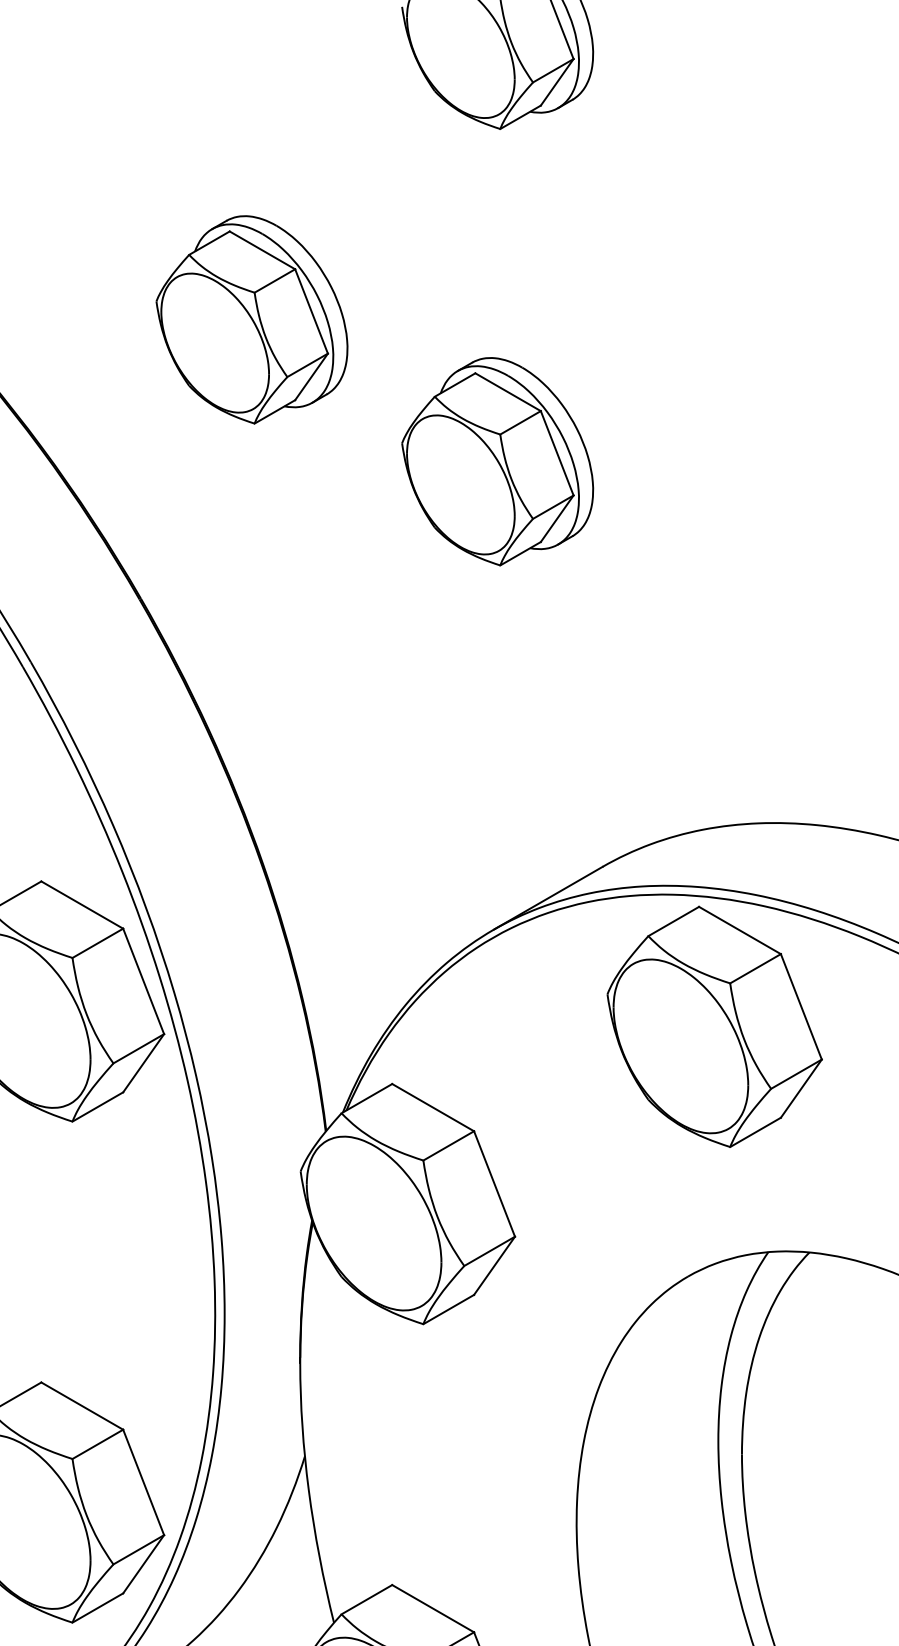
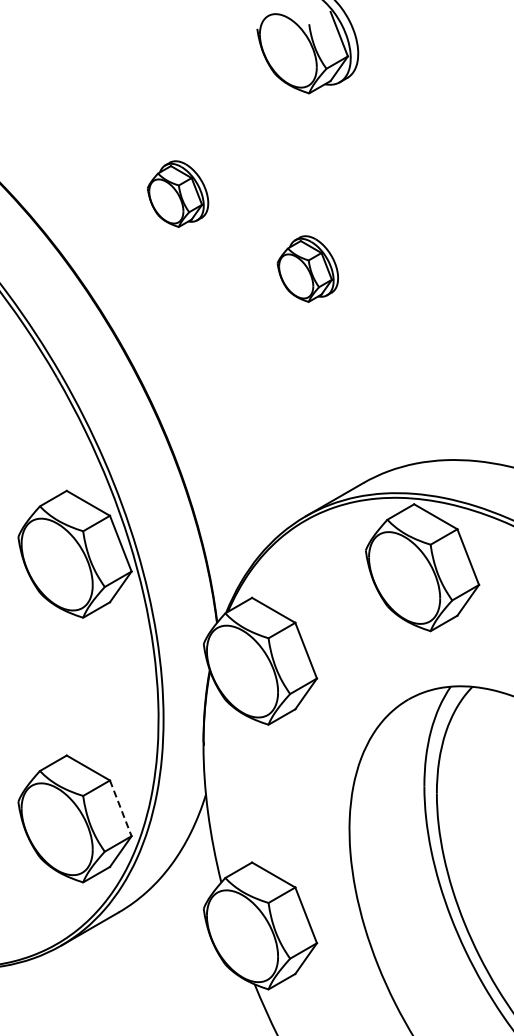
part: (251, 318) -> (177, 193), size x0.6
part: (497, 460) -> (307, 268), size x0.6
line: (143, 1482) -> (120, 808), solid -> dashed

